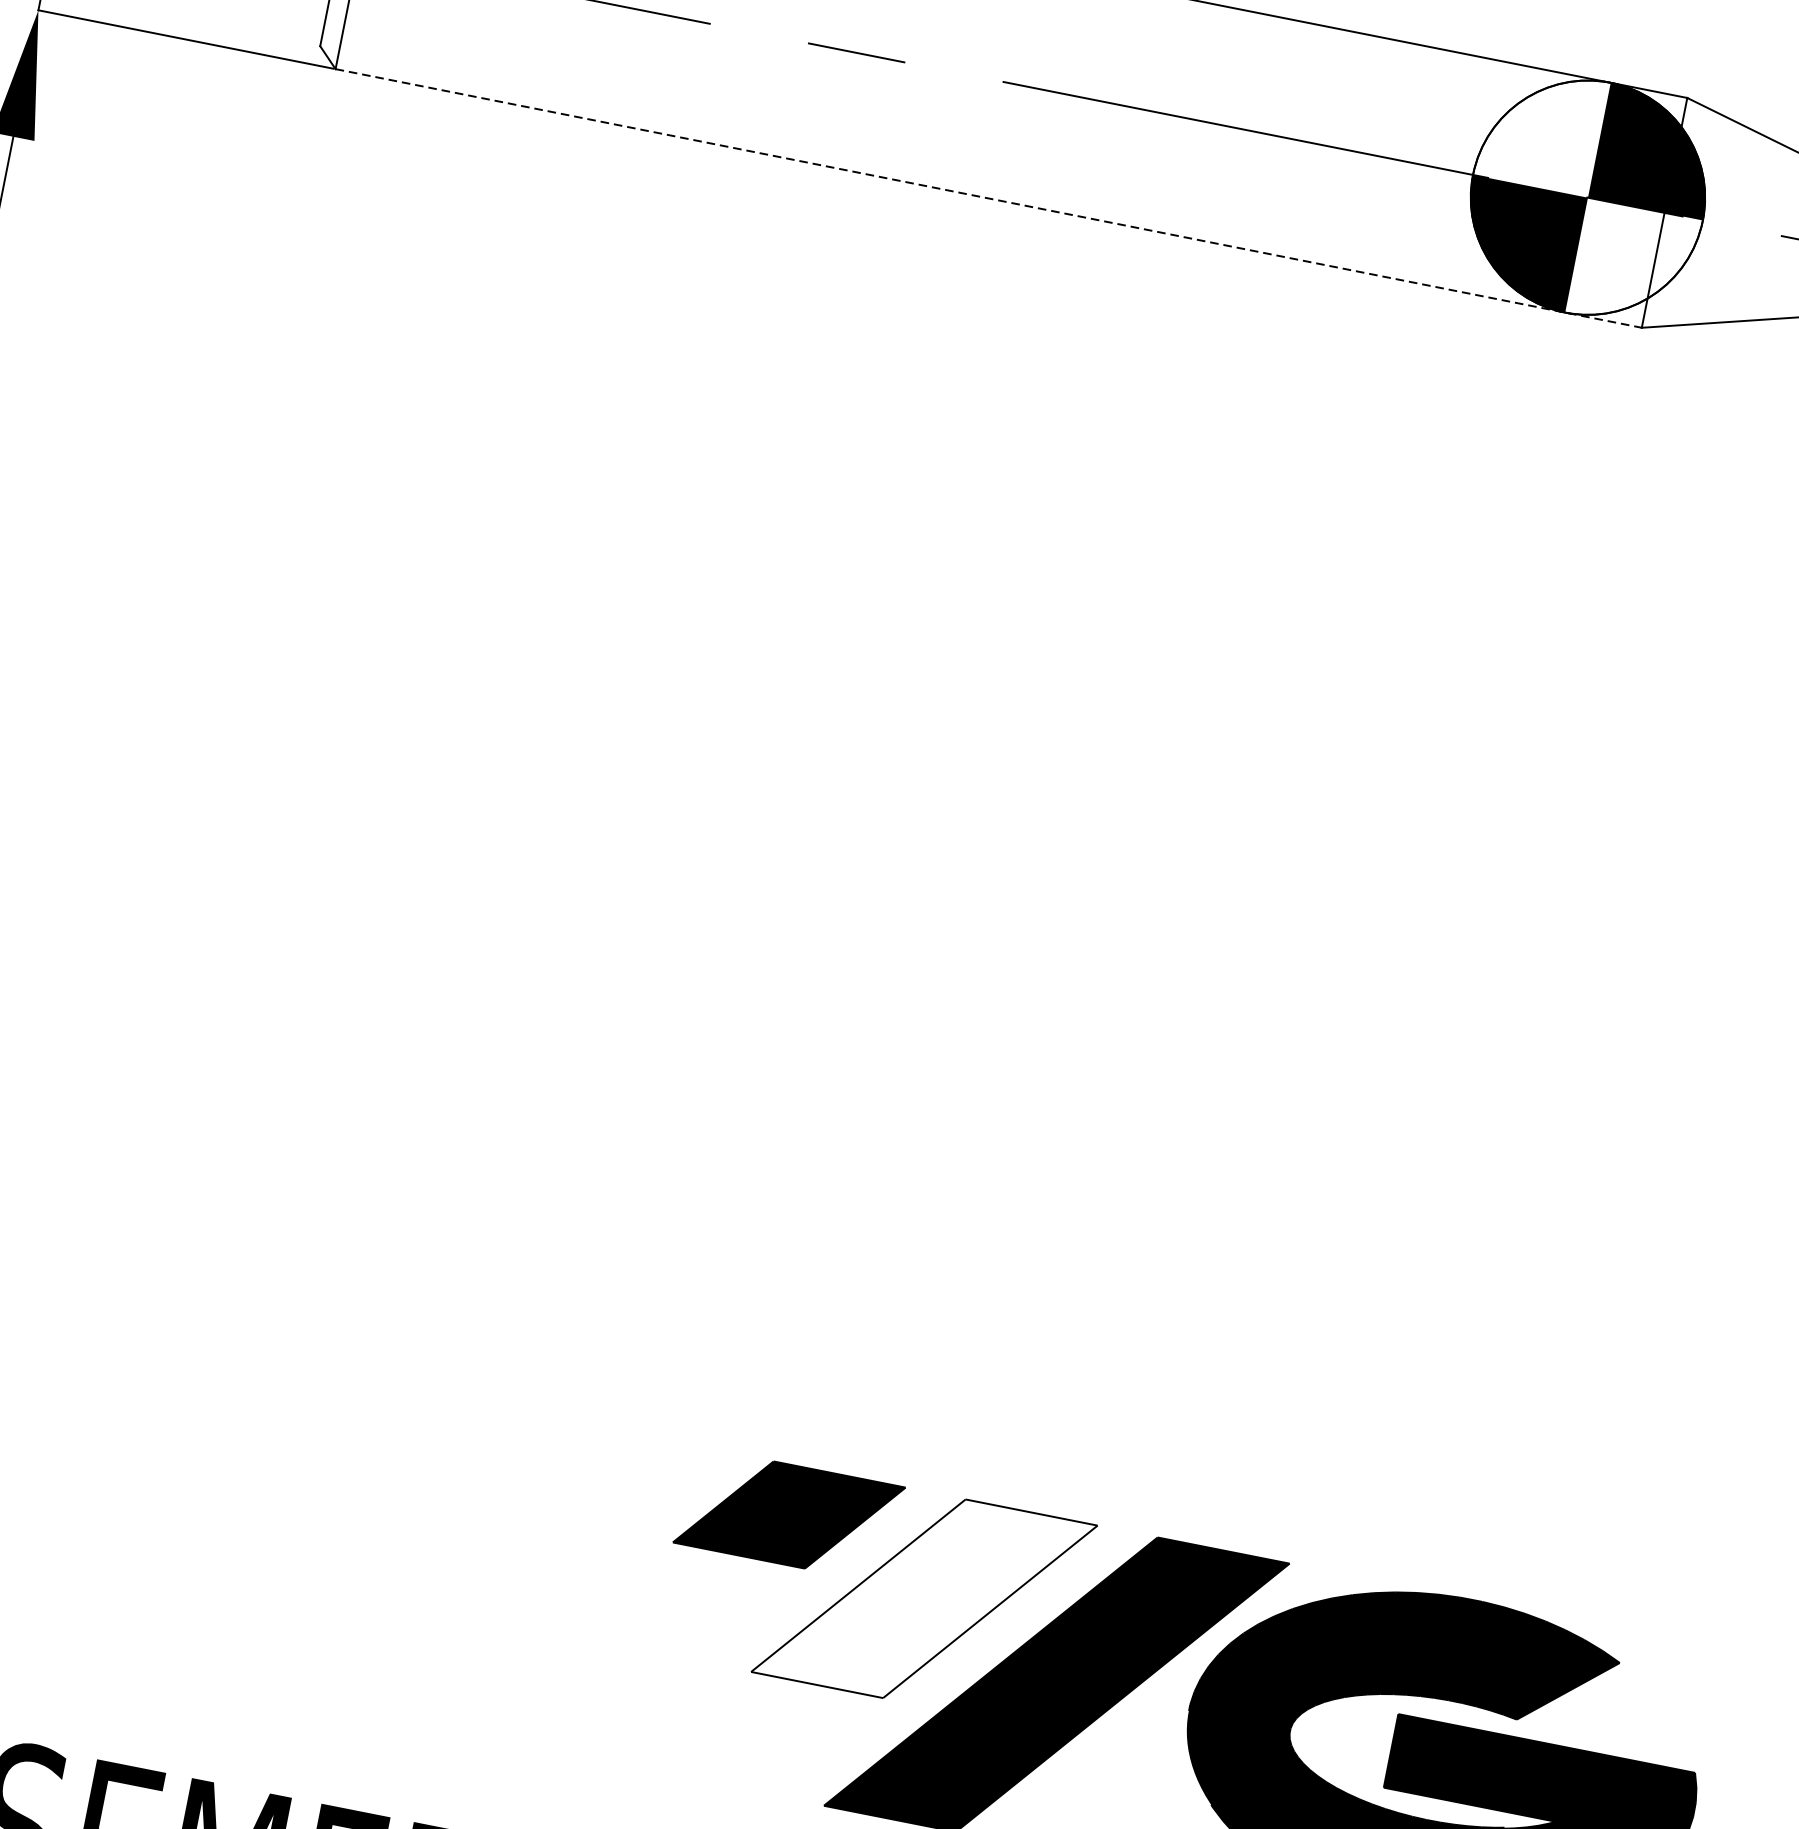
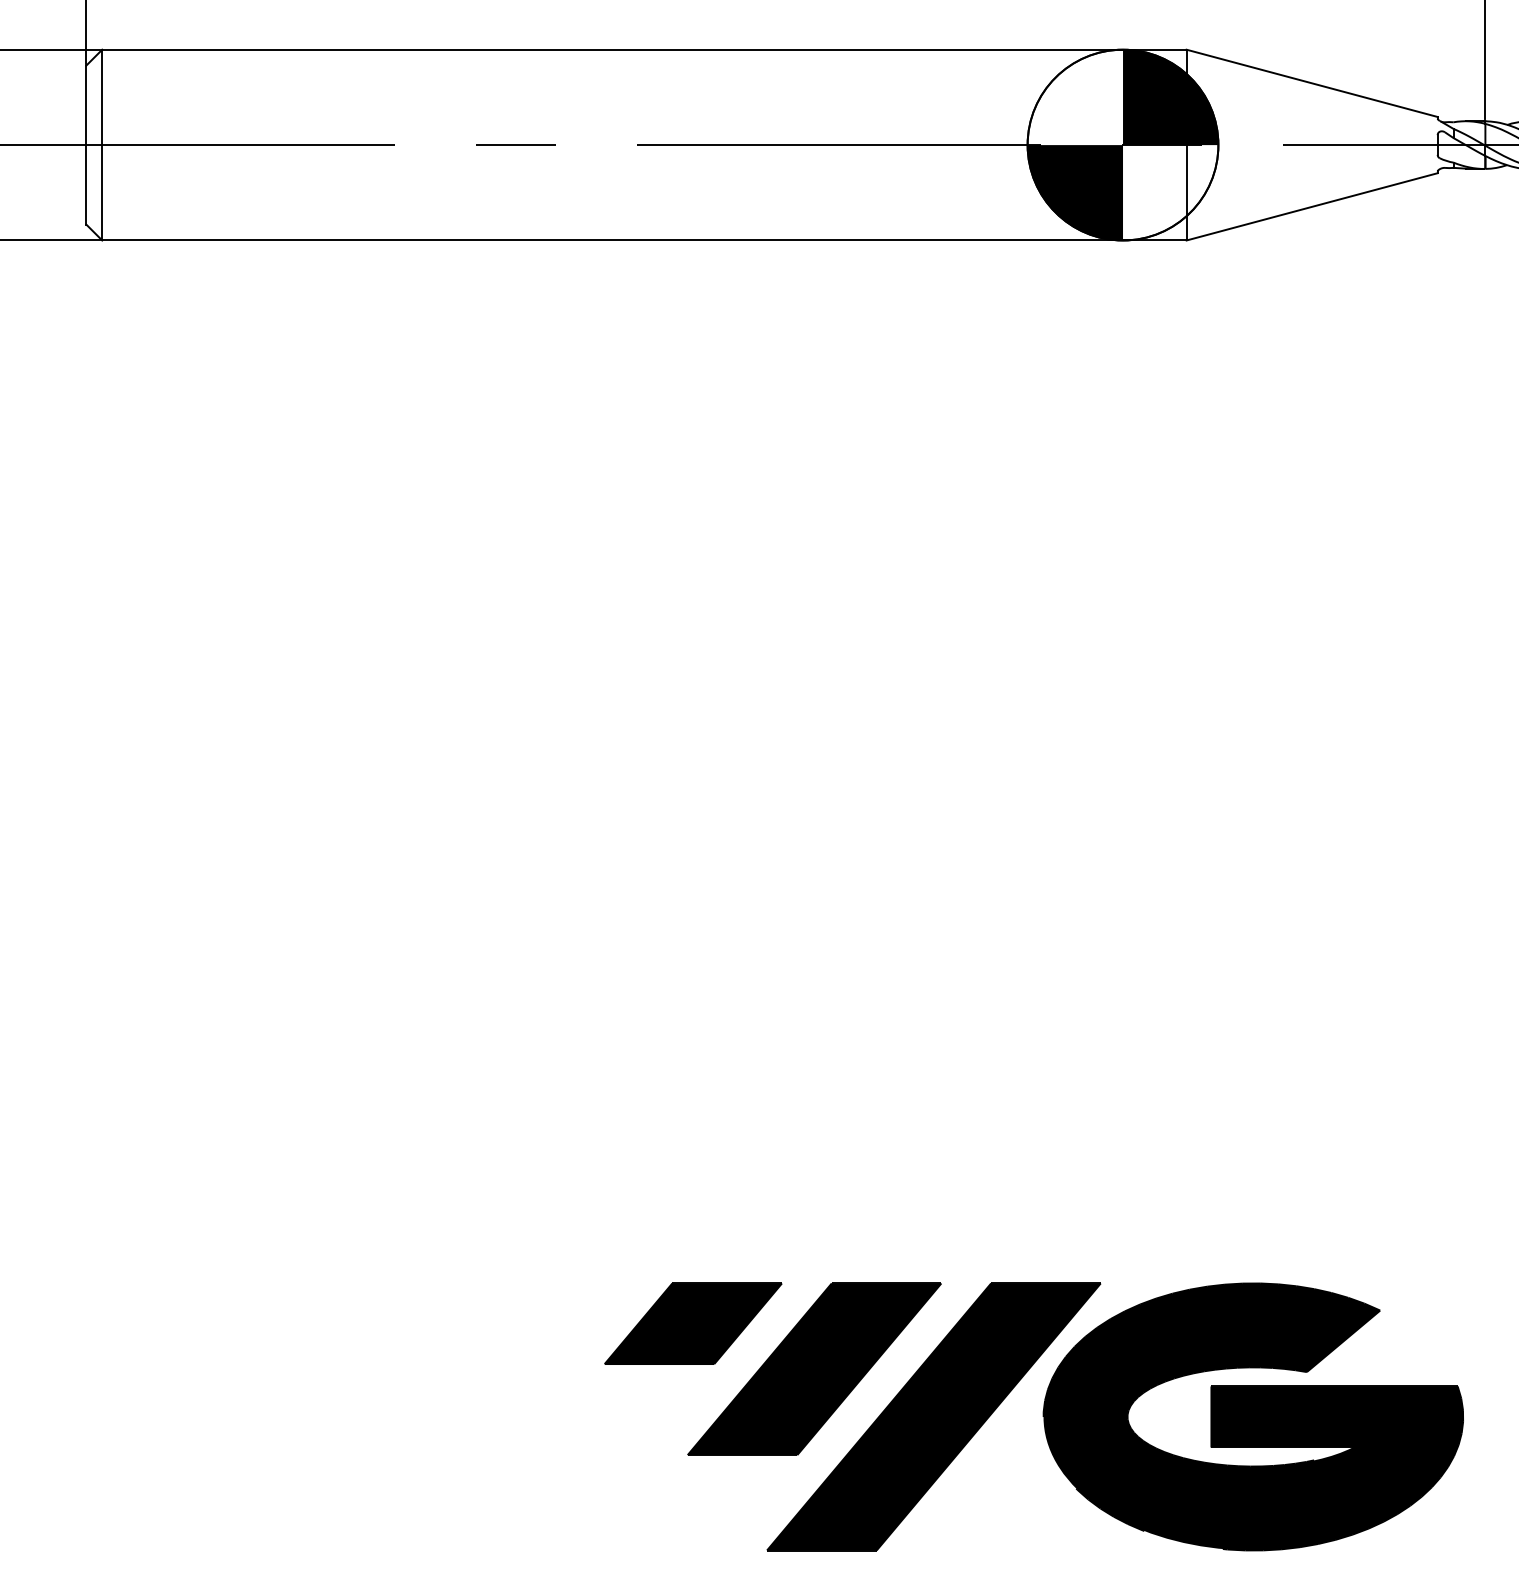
line: (988, 198) -> (644, 240), dashed -> solid
fill: (924, 1599) -> (814, 1369), added

